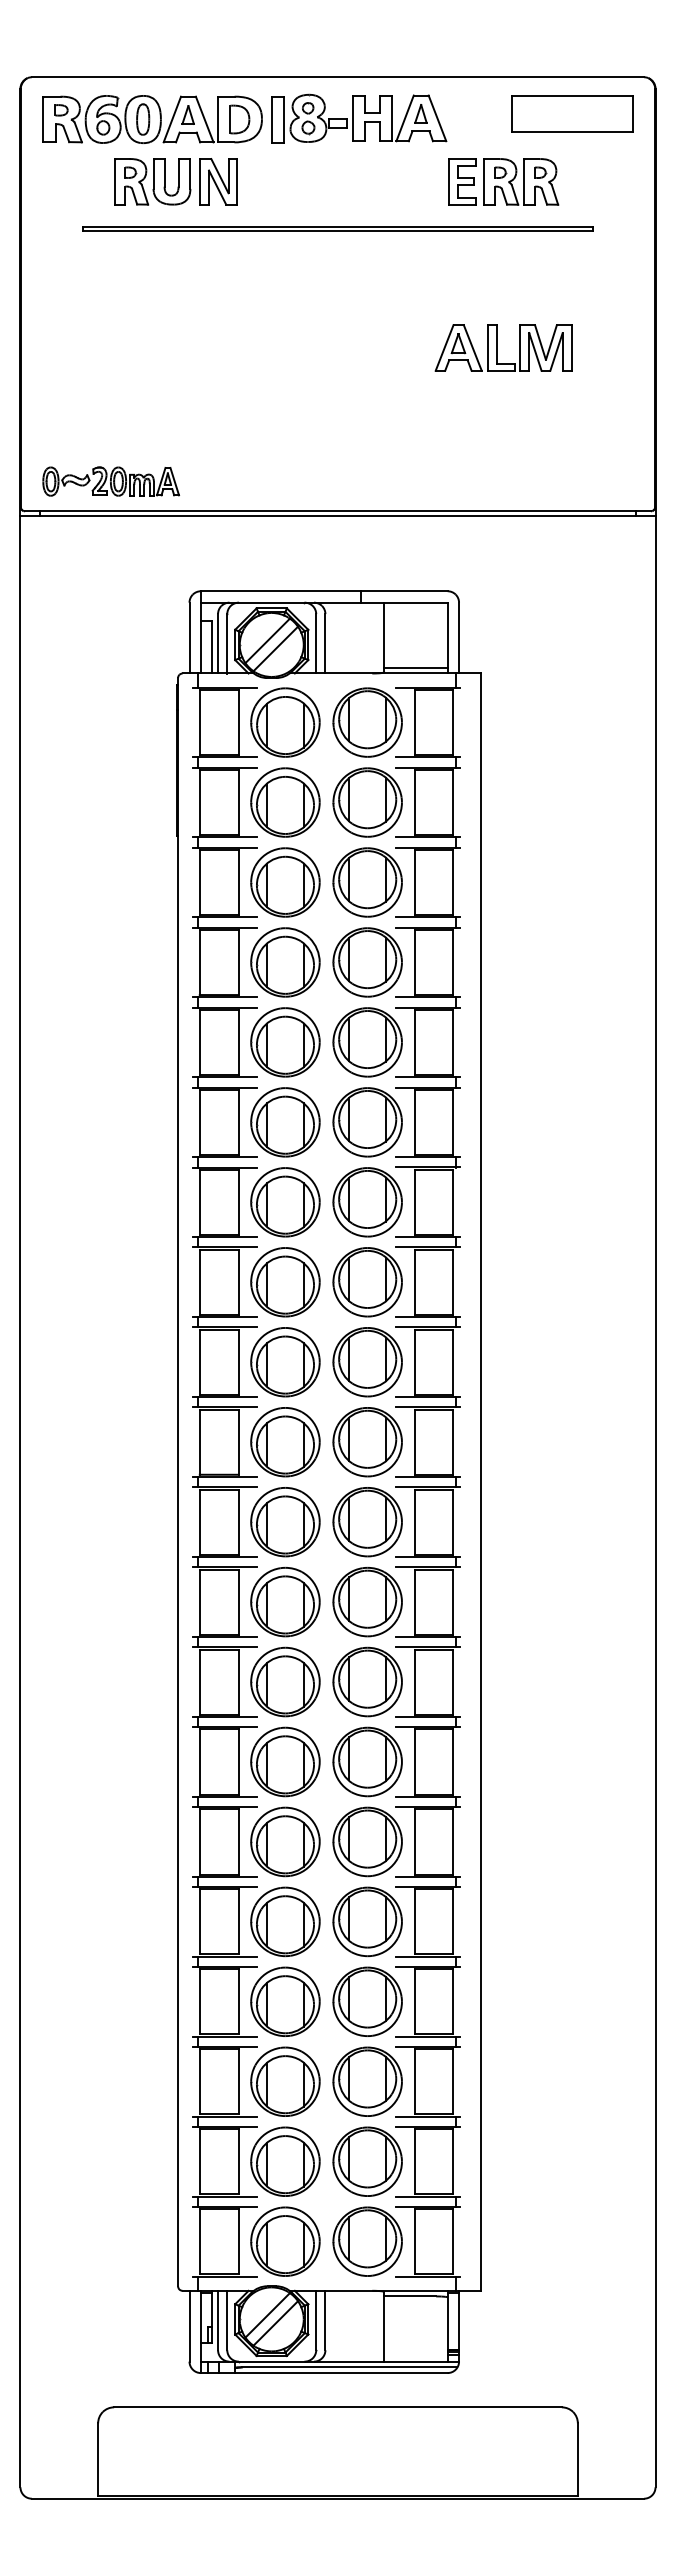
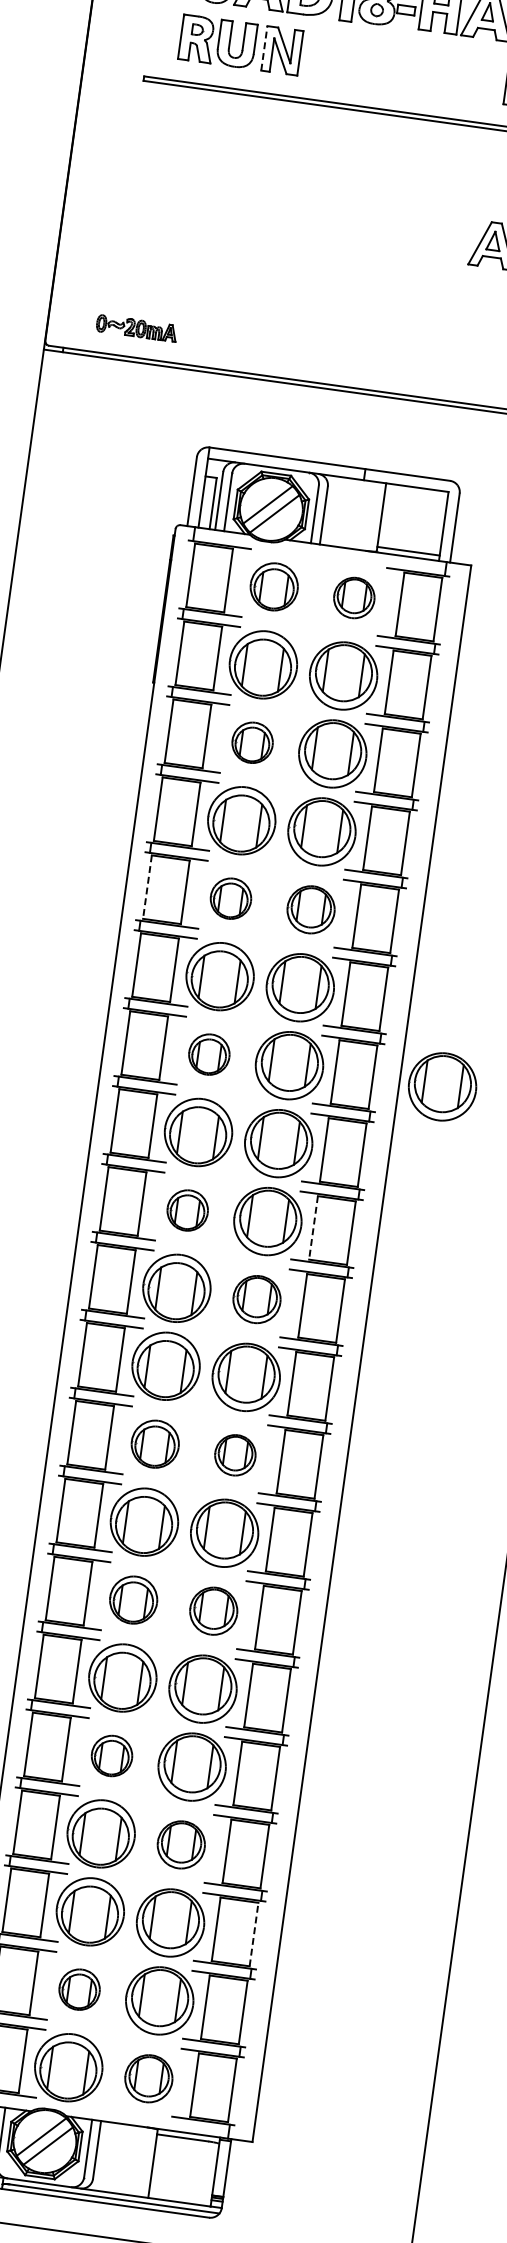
line: (200, 181) -> (264, 48), solid -> dashed
part: (110, 481) -> (136, 328), size x0.6
part: (285, 722) -> (274, 586), size x0.7
part: (367, 722) -> (354, 597), size x0.6
part: (285, 882) -> (252, 742), size x0.6
line: (199, 1042) -> (147, 887), solid -> dashed
part: (285, 1042) -> (231, 898), size x0.6
part: (367, 1042) -> (310, 909), size x0.7
part: (285, 1202) -> (209, 1054), size x0.6
part: (524, 1202) -> (442, 1087), added
part: (285, 1362) -> (187, 1210), size x0.6
line: (414, 1362) -> (313, 1228), solid -> dashed
part: (367, 1442) -> (256, 1299), size x0.7
part: (285, 1601) -> (155, 1443), size x0.7
part: (367, 1601) -> (235, 1454), size x0.6
part: (285, 1761) -> (133, 1599), size x0.7
part: (367, 1761) -> (213, 1610), size x0.7
part: (285, 1921) -> (112, 1755), size x0.6
part: (367, 2001) -> (181, 1844), size x0.7
line: (453, 2081) -> (254, 1934), solid -> dashed
part: (285, 2161) -> (79, 1989), size x0.6
part: (367, 2241) -> (148, 2078), size x0.7

